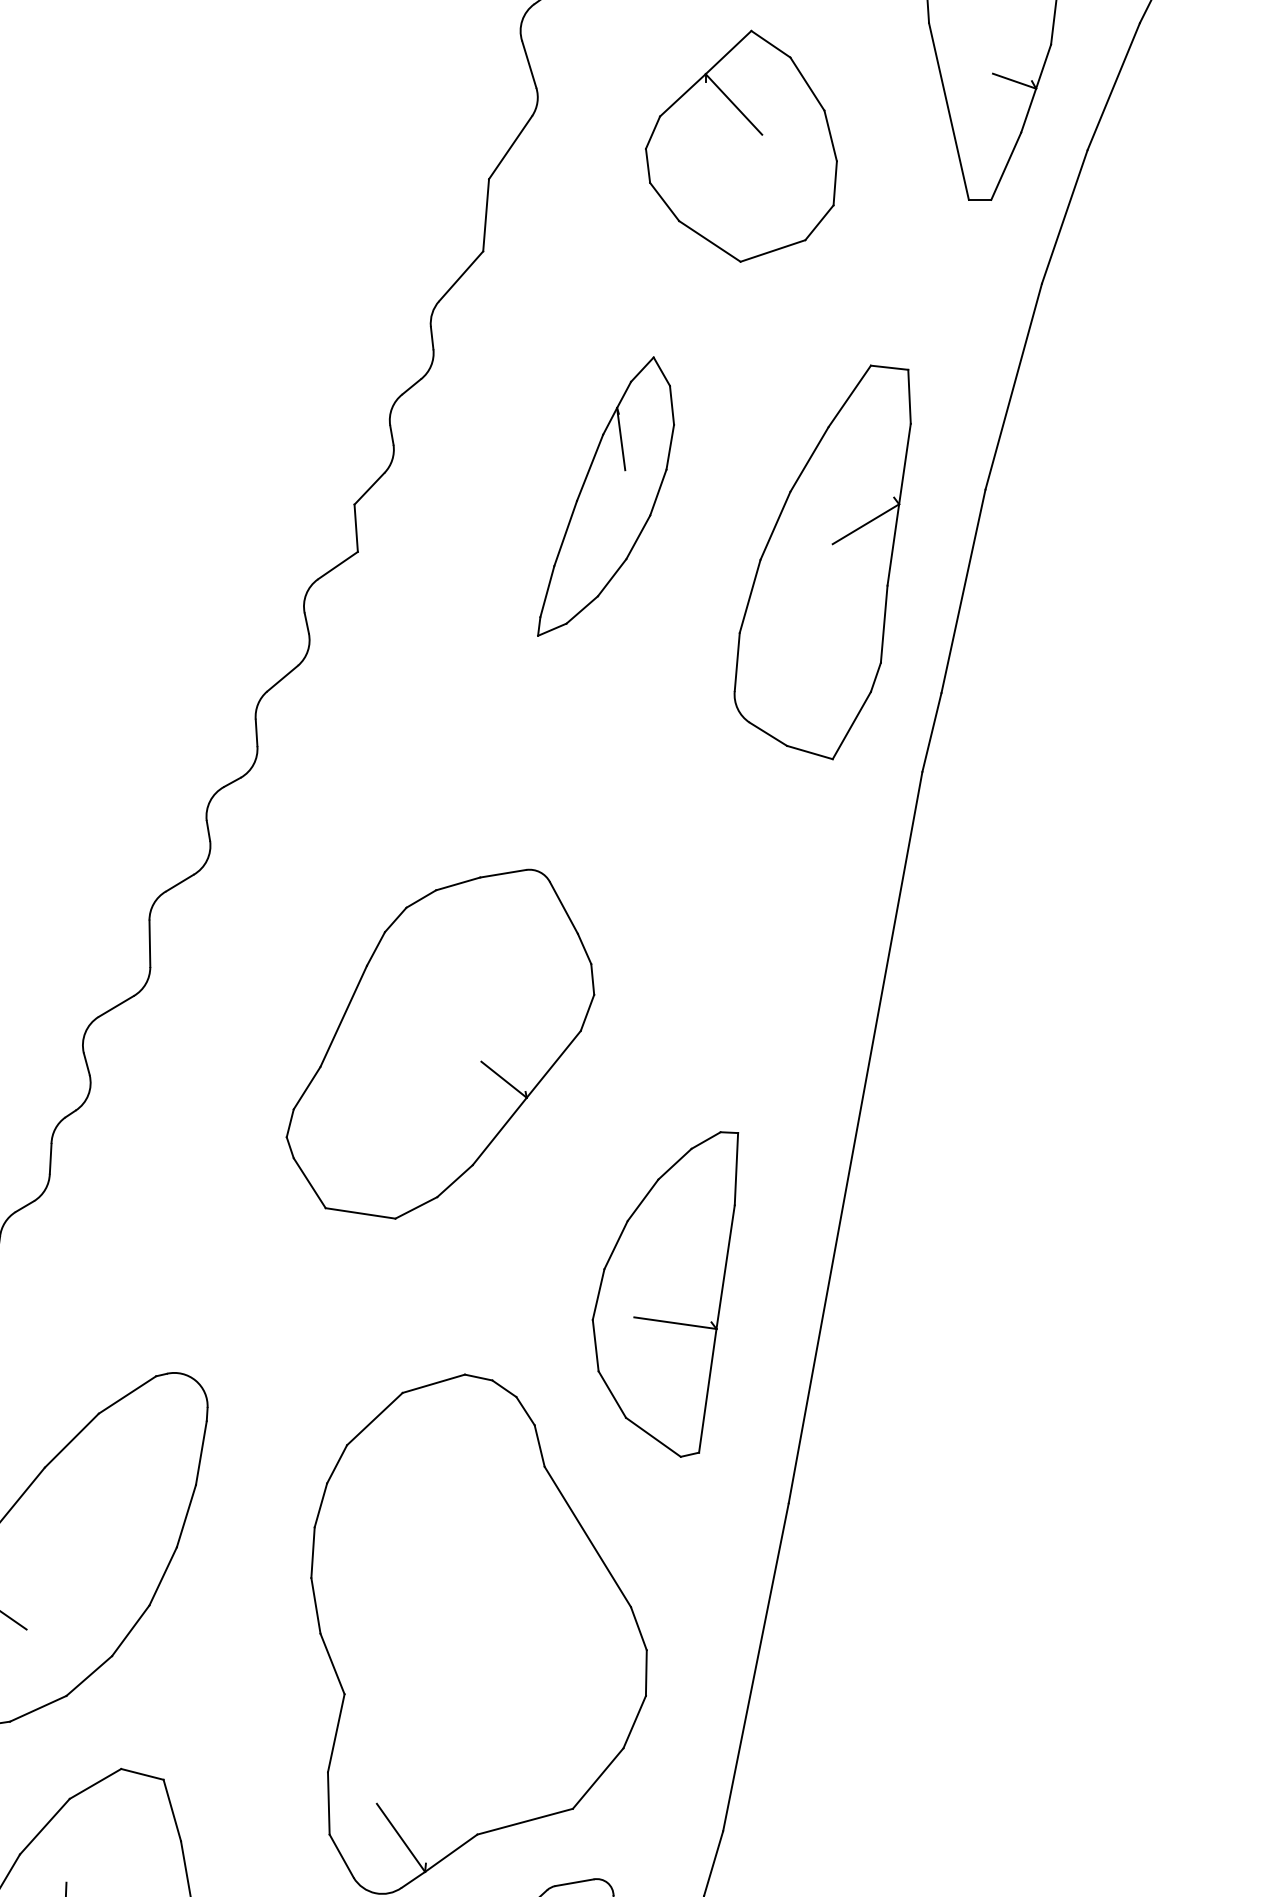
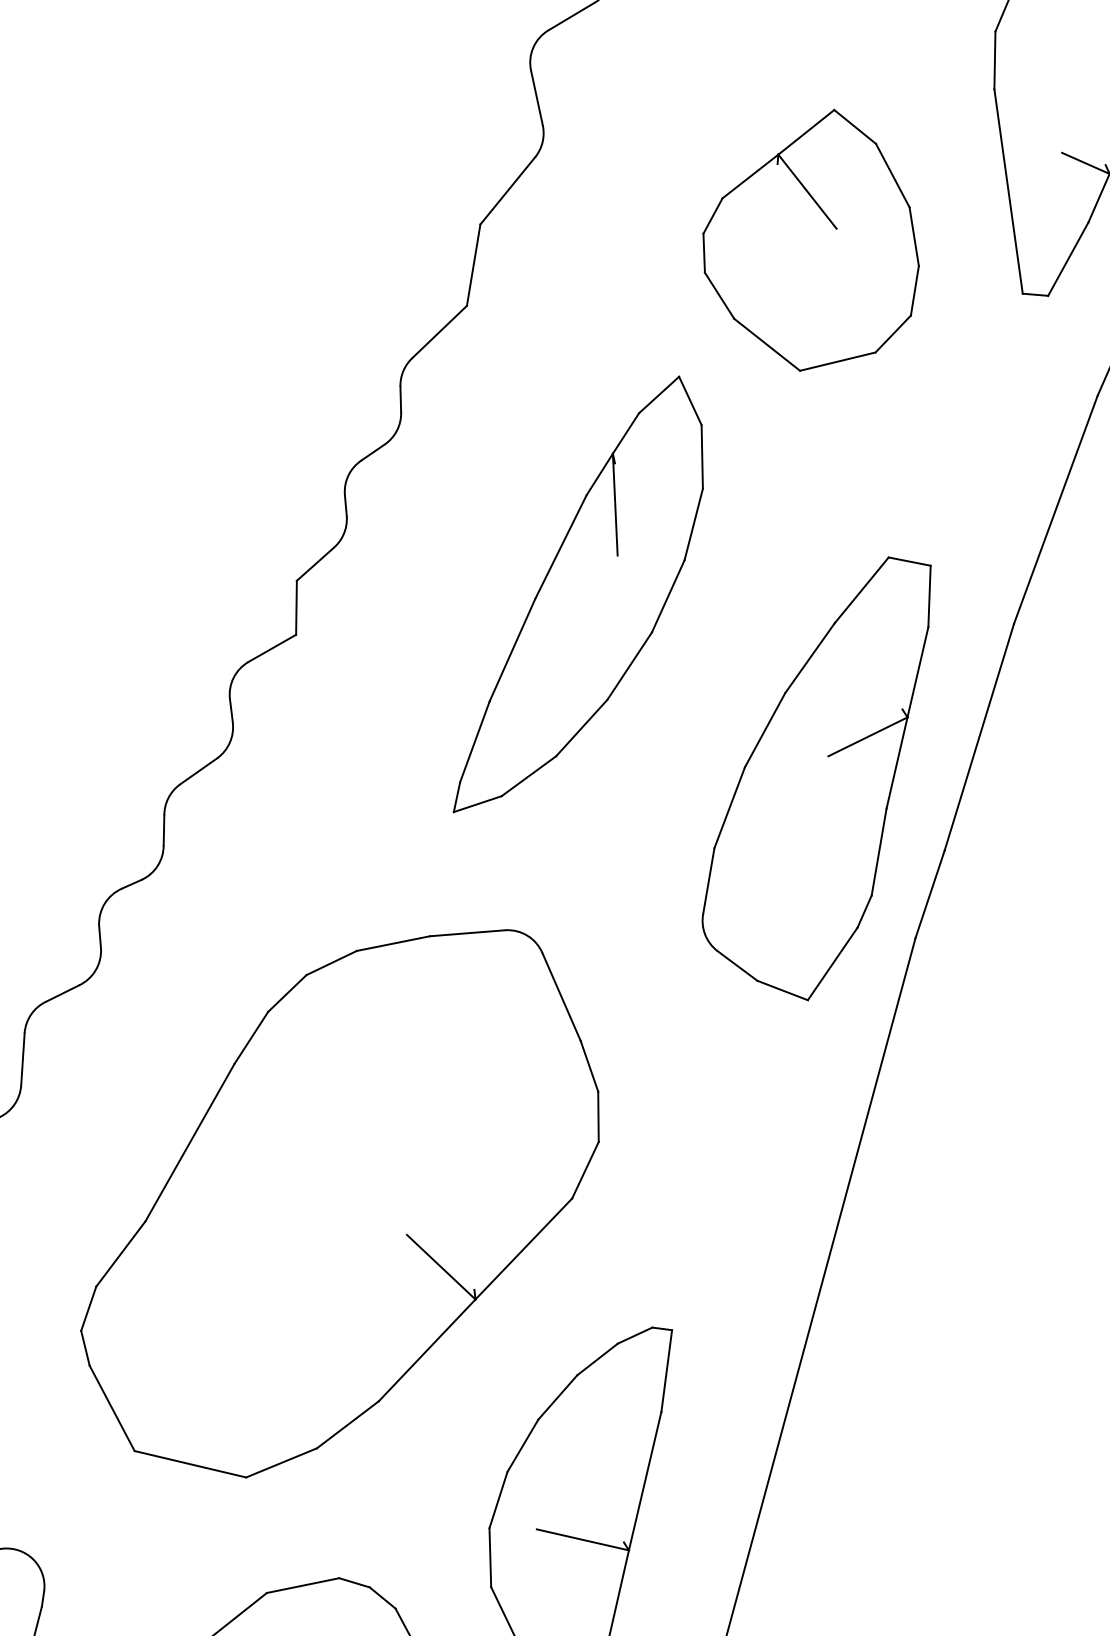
part: (741, 145) -> (812, 238), moved
part: (605, 496) -> (582, 595), size x1.43
part: (822, 562) -> (815, 776), moved
part: (440, 1044) -> (342, 1201), size x1.43

